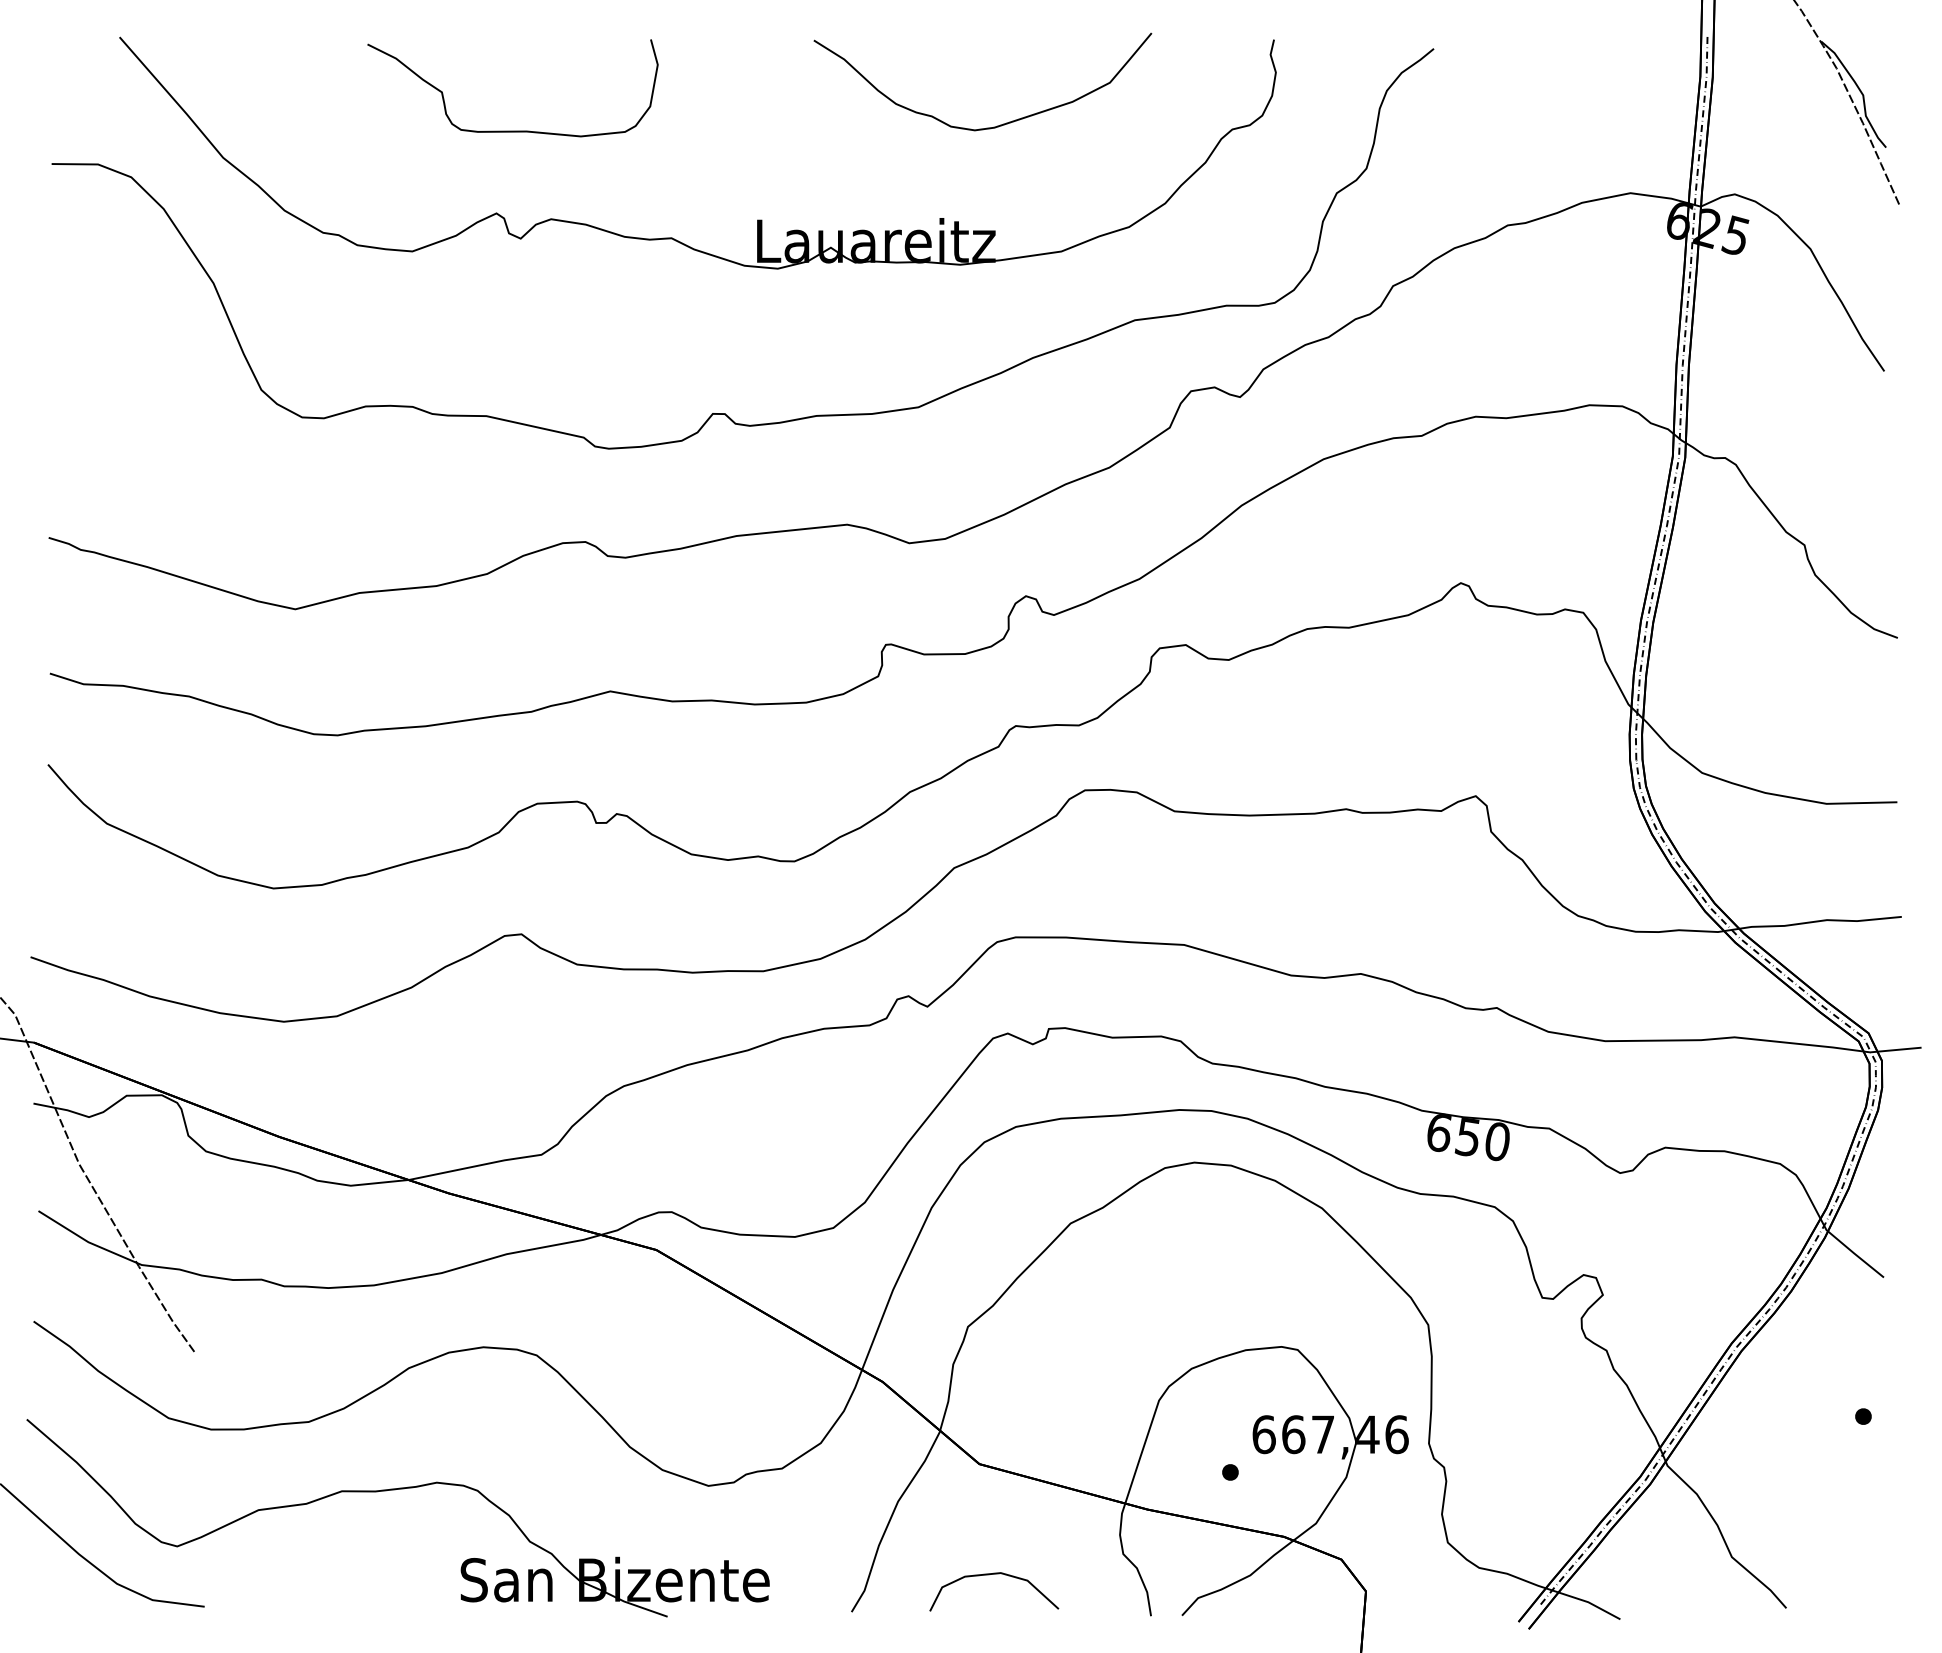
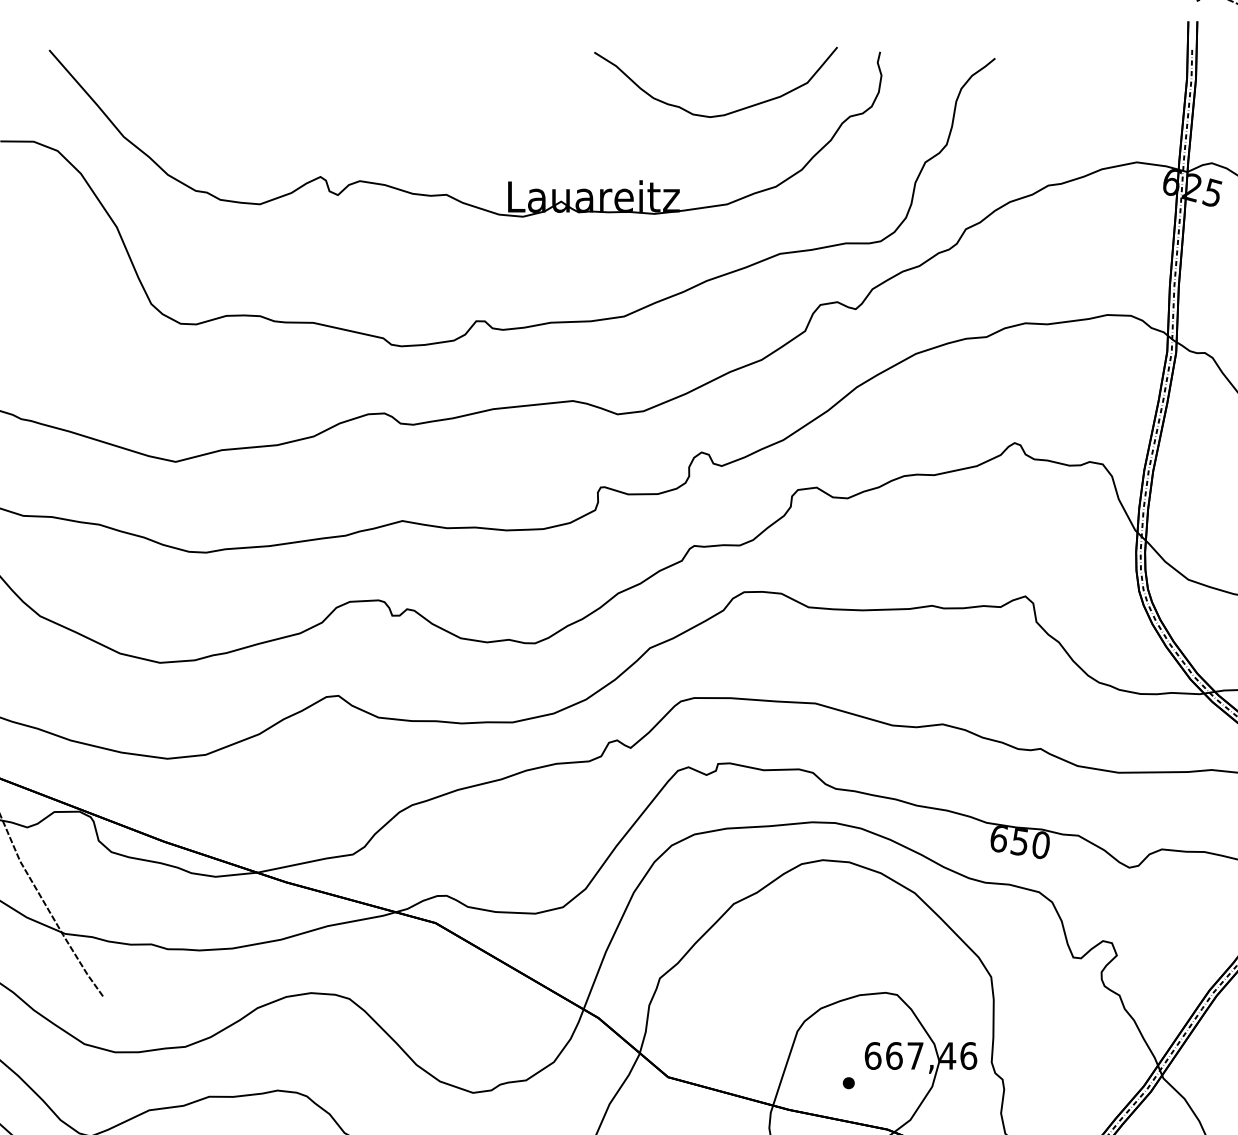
curve: (986, 127) -> (718, 115), moved
curve: (512, 130) -> (332, 117), removed

